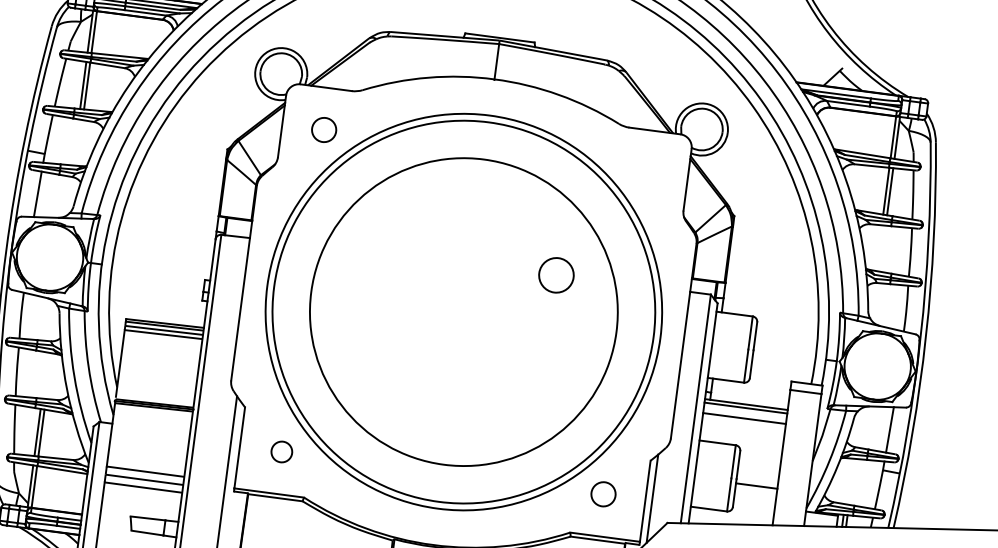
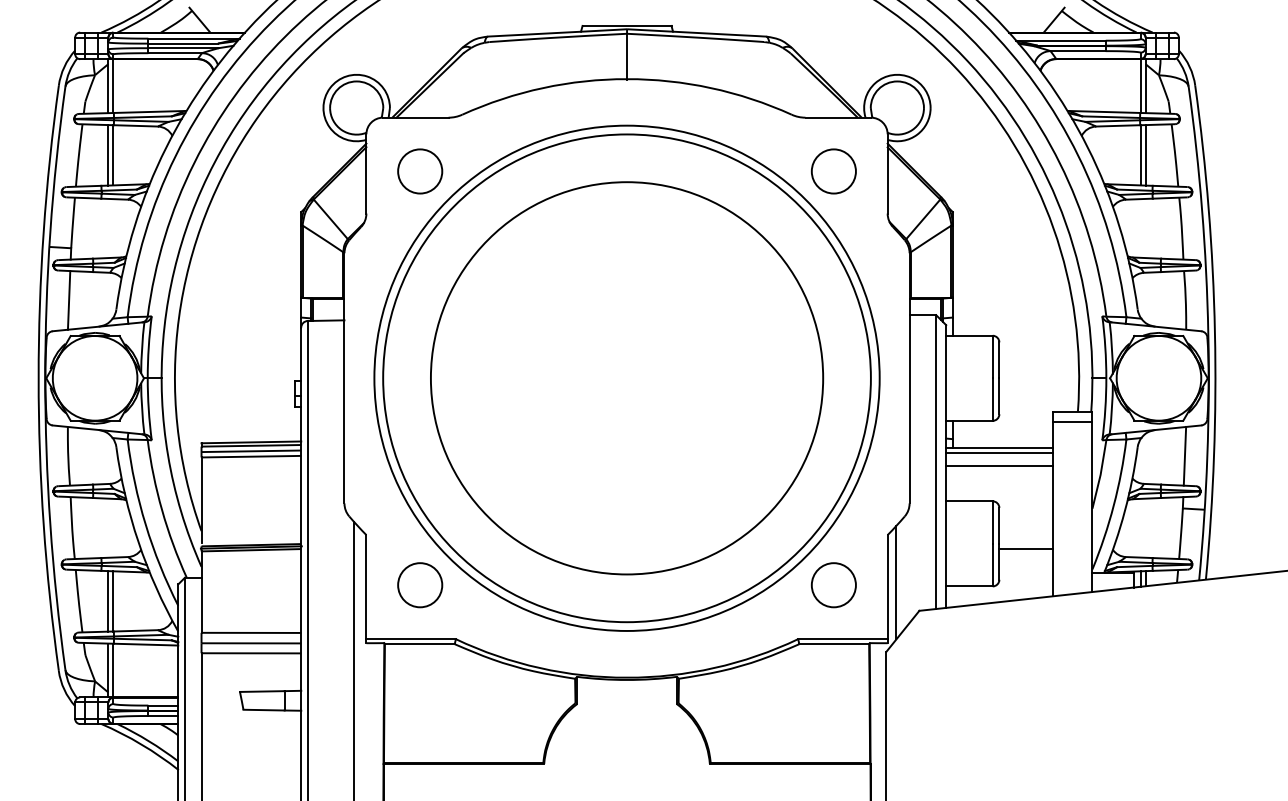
circle: (324, 130) -> (420, 171), size x1.43
circle: (556, 275) -> (833, 171), moved
circle: (281, 452) -> (420, 585), size x1.67
circle: (603, 494) -> (833, 585), size x1.43

